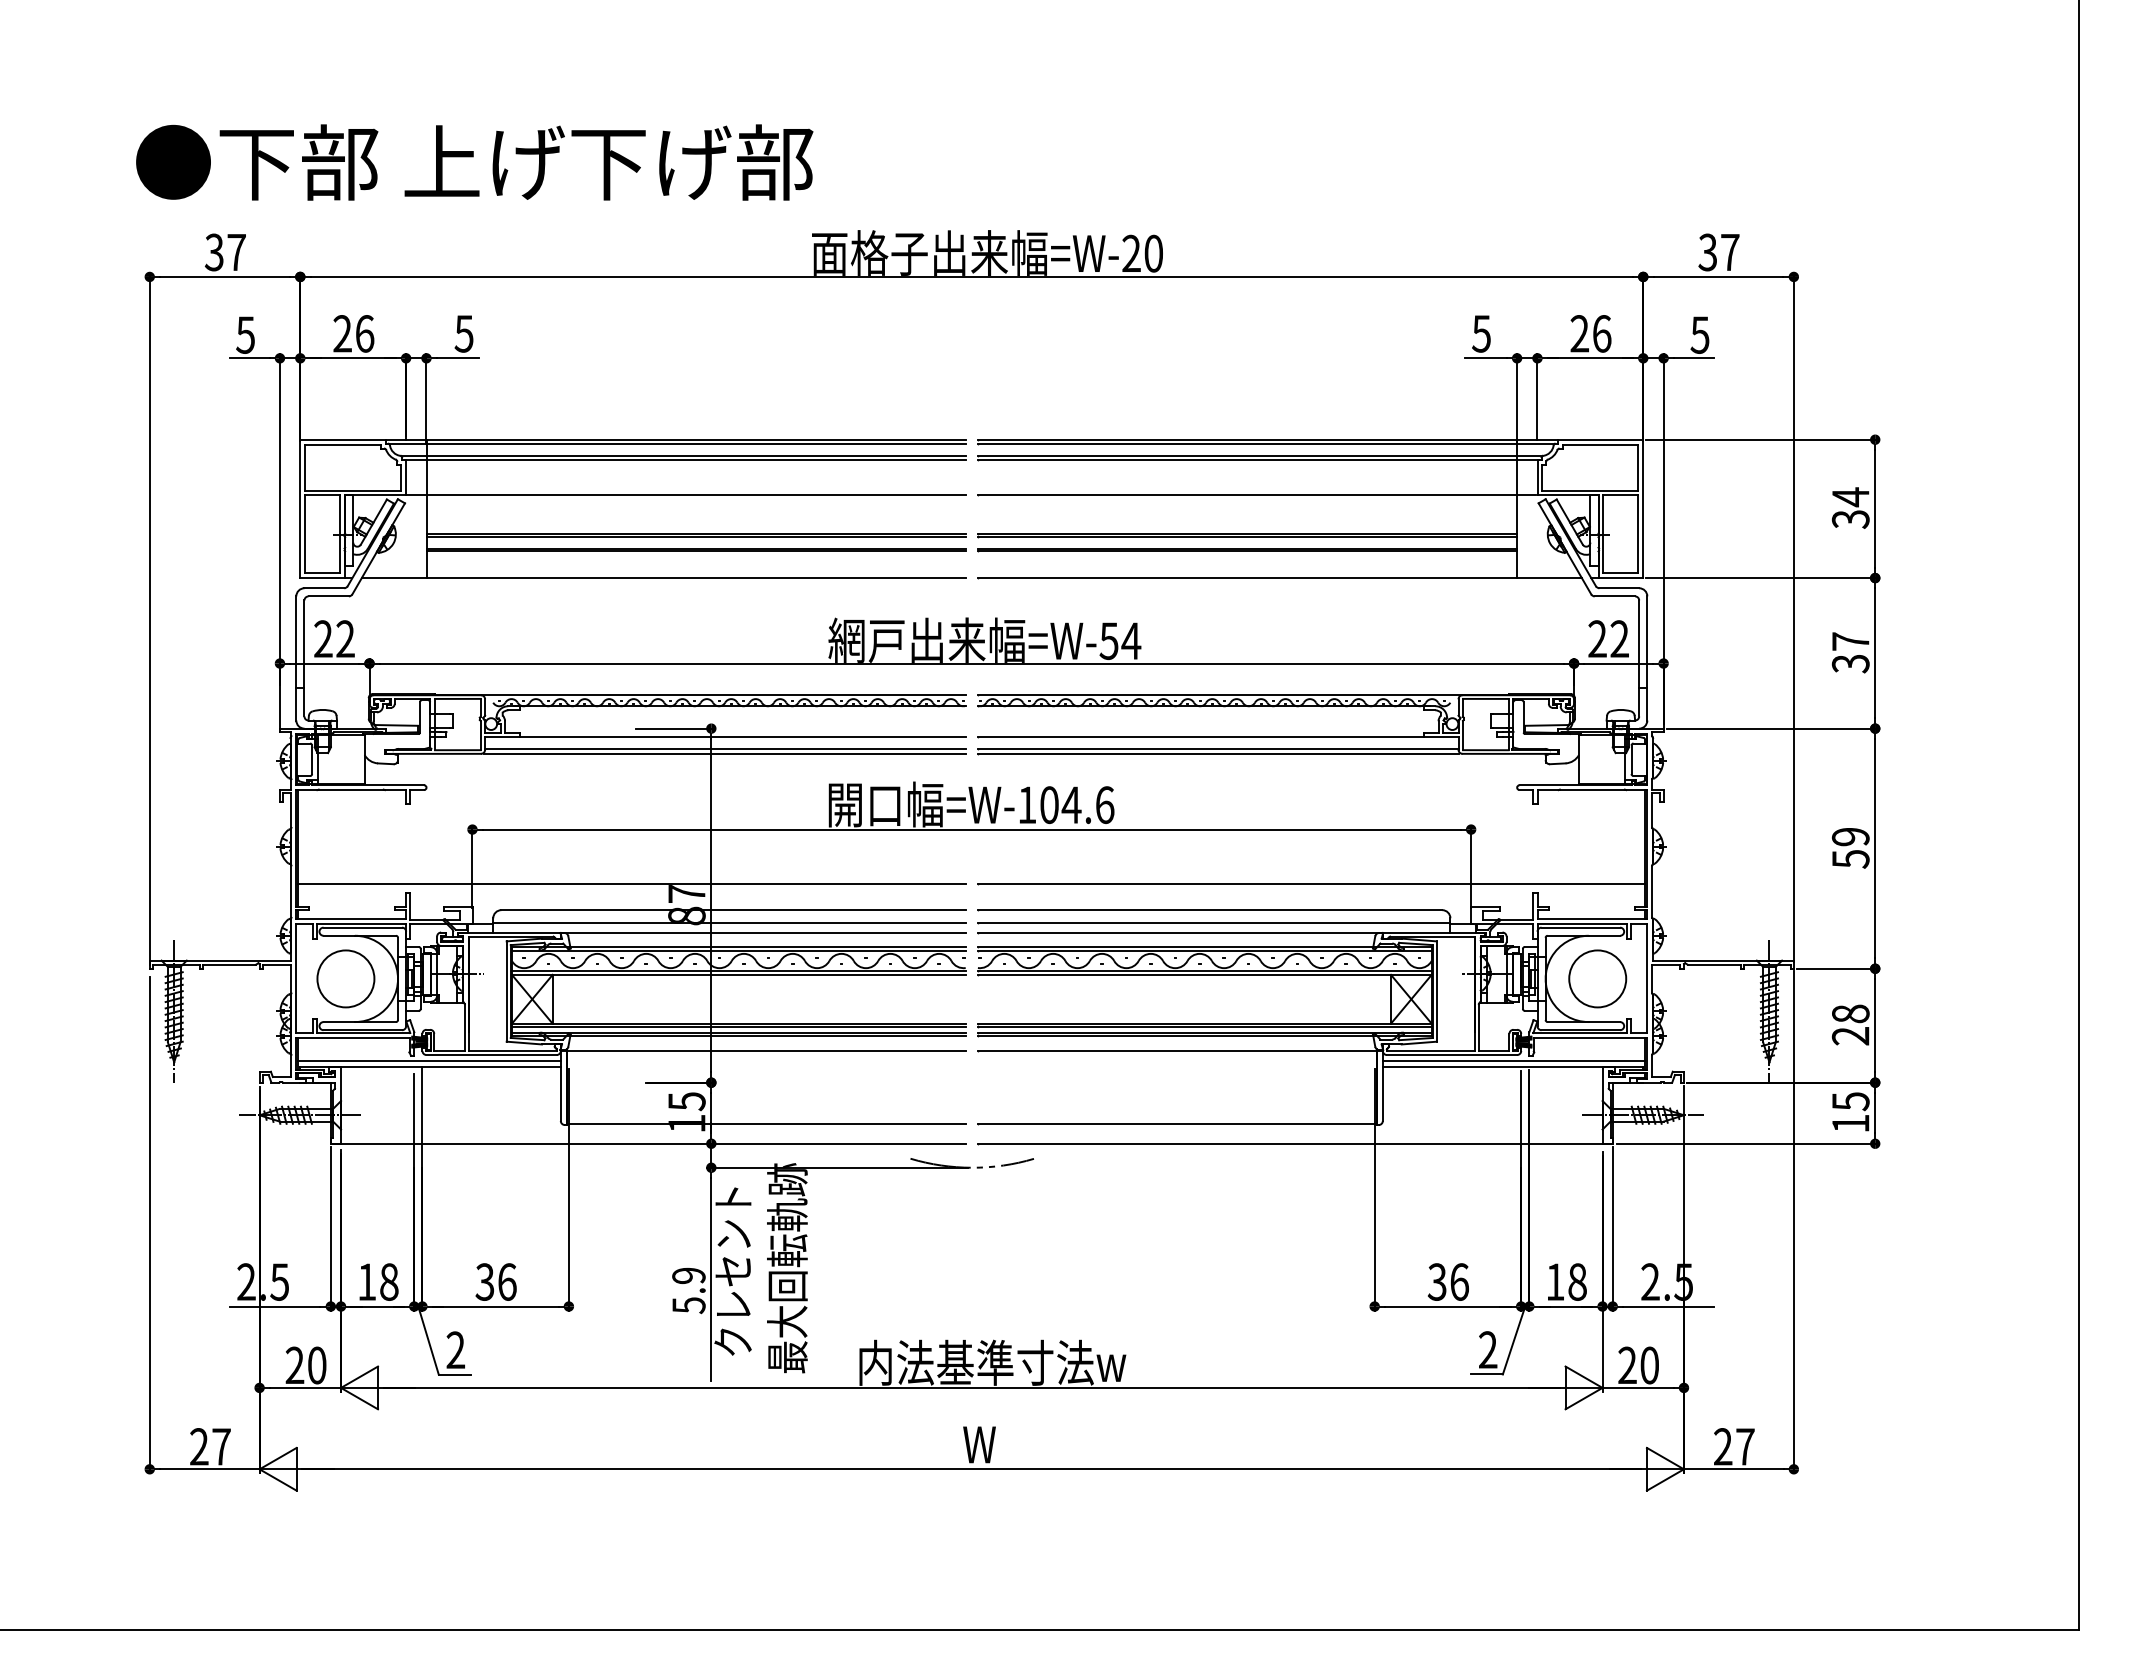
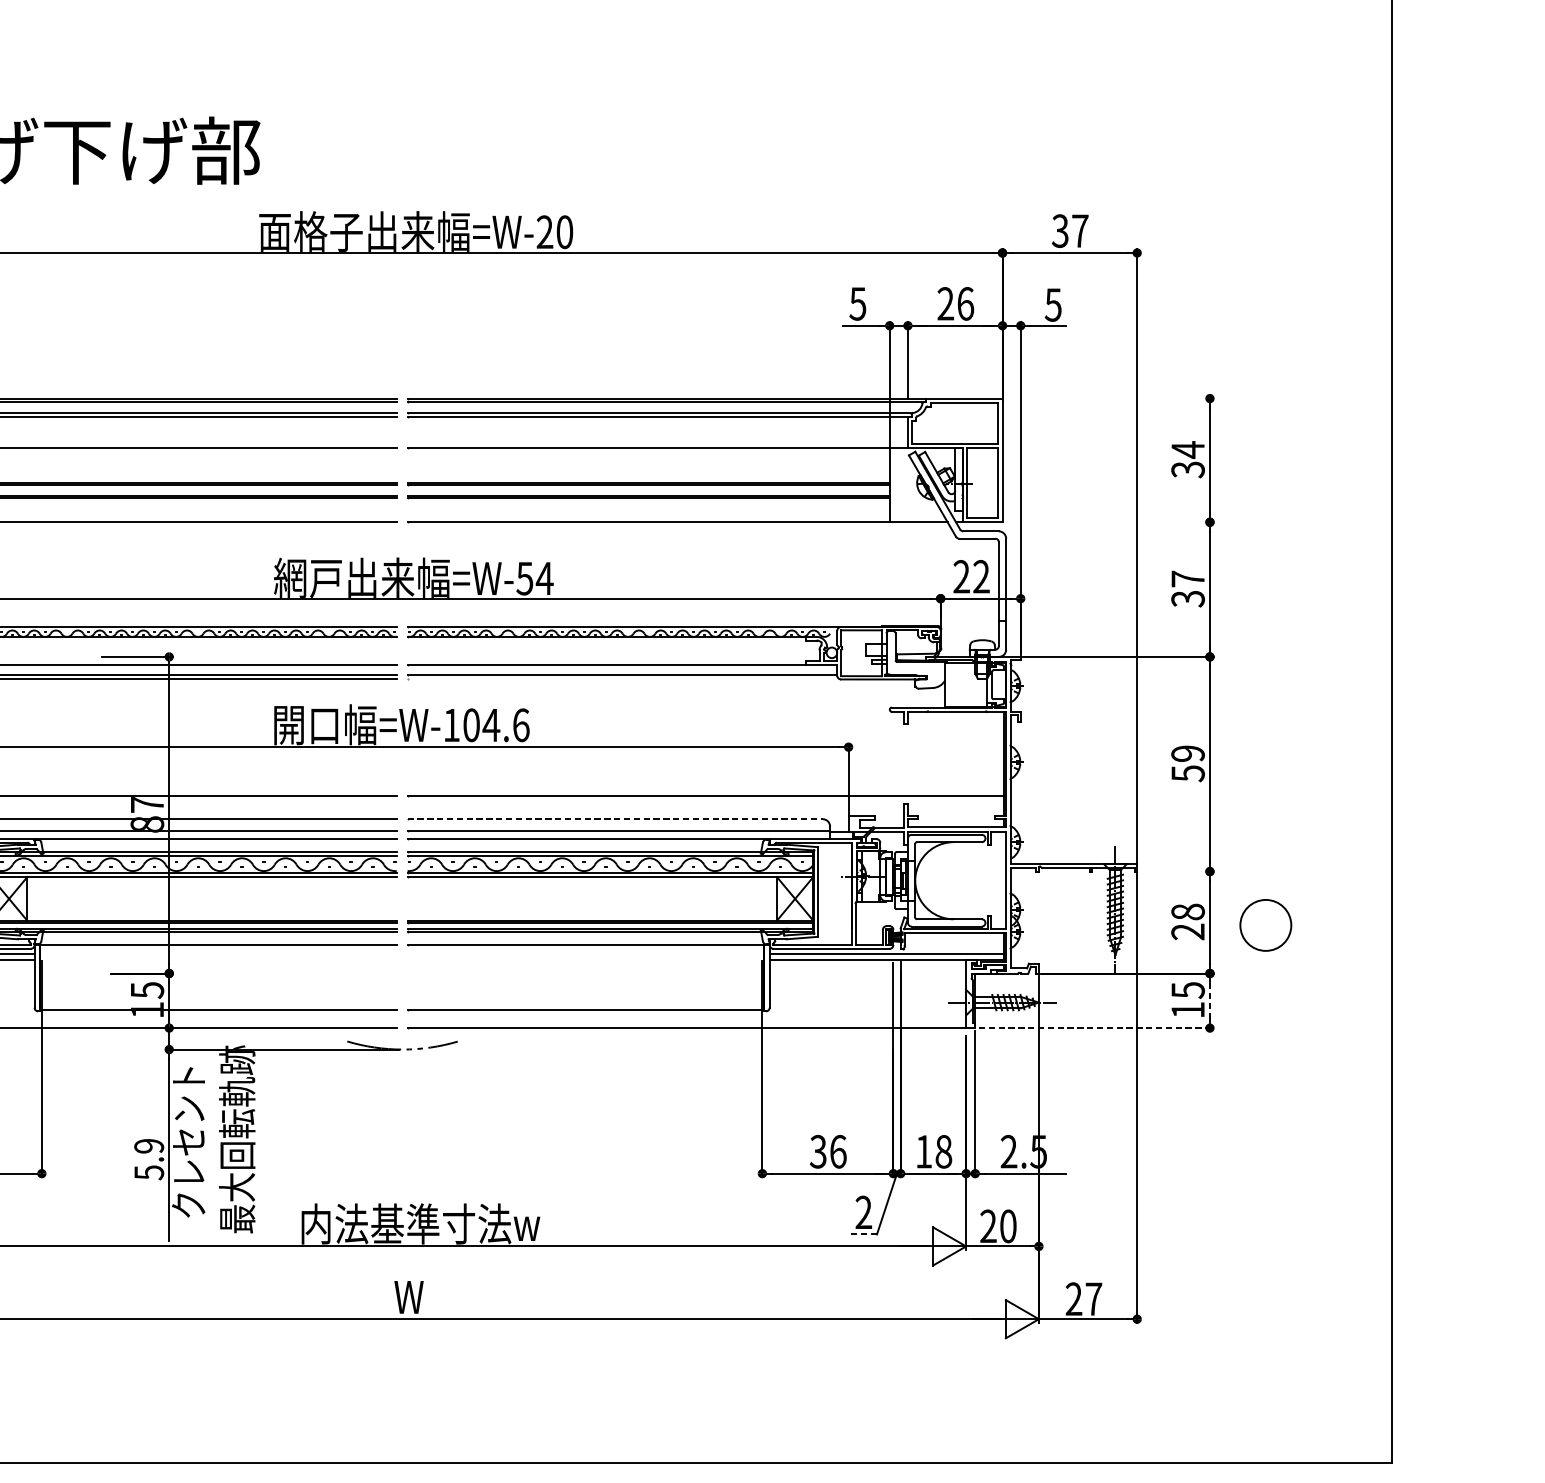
line: (1762, 439) -> (1109, 398), removed
line: (1762, 578) -> (1109, 522), removed
line: (1218, 753) -> (622, 679), removed
line: (1210, 910) -> (615, 819), solid -> dashed
line: (1837, 968) -> (1176, 871), removed
circle: (1597, 978) -> (1265, 925), moved
line: (1875, 1112) -> (1210, 1000), solid -> dashed
line: (1748, 1143) -> (1096, 1027), solid -> dashed
line: (1486, 1374) -> (862, 1234), solid -> dashed

